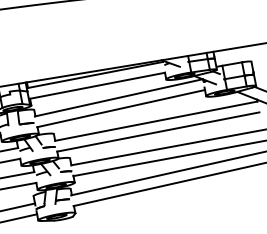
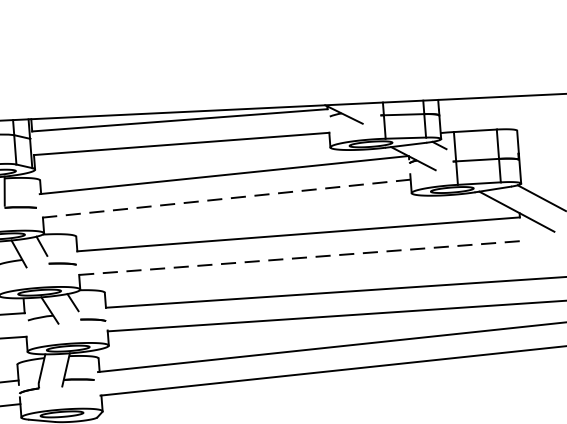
line: (121, 108) -> (227, 198), solid -> dashed
line: (158, 132) -> (300, 259), solid -> dashed

